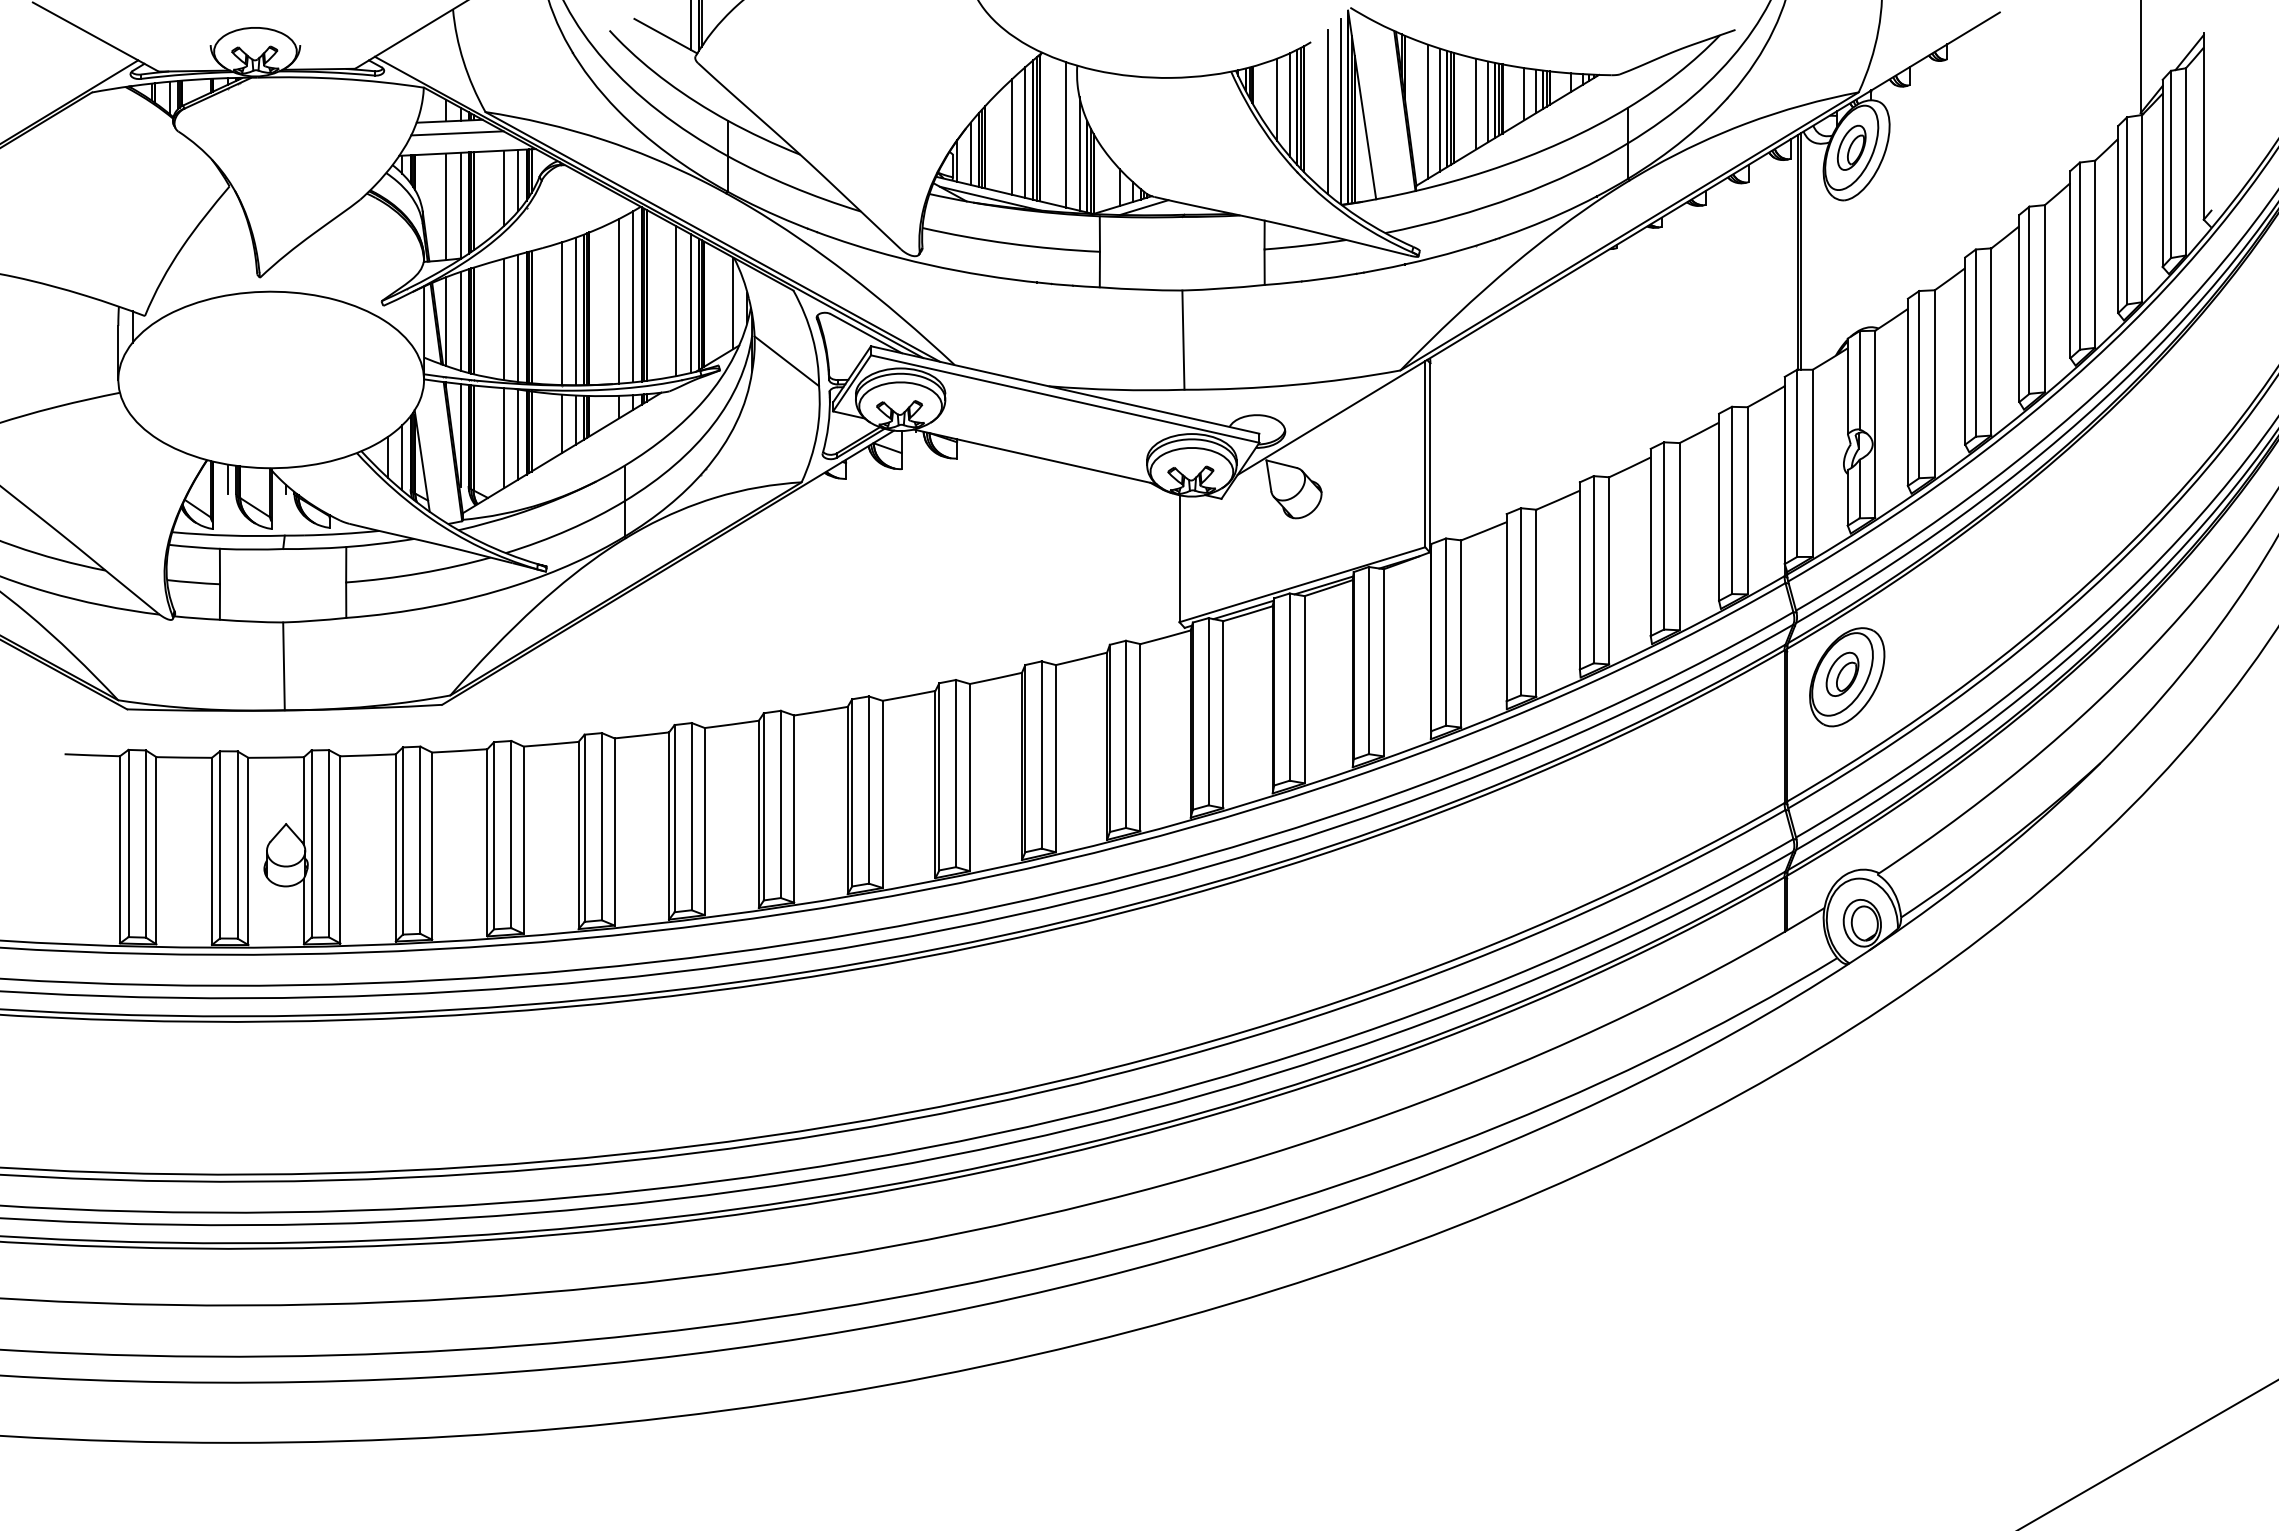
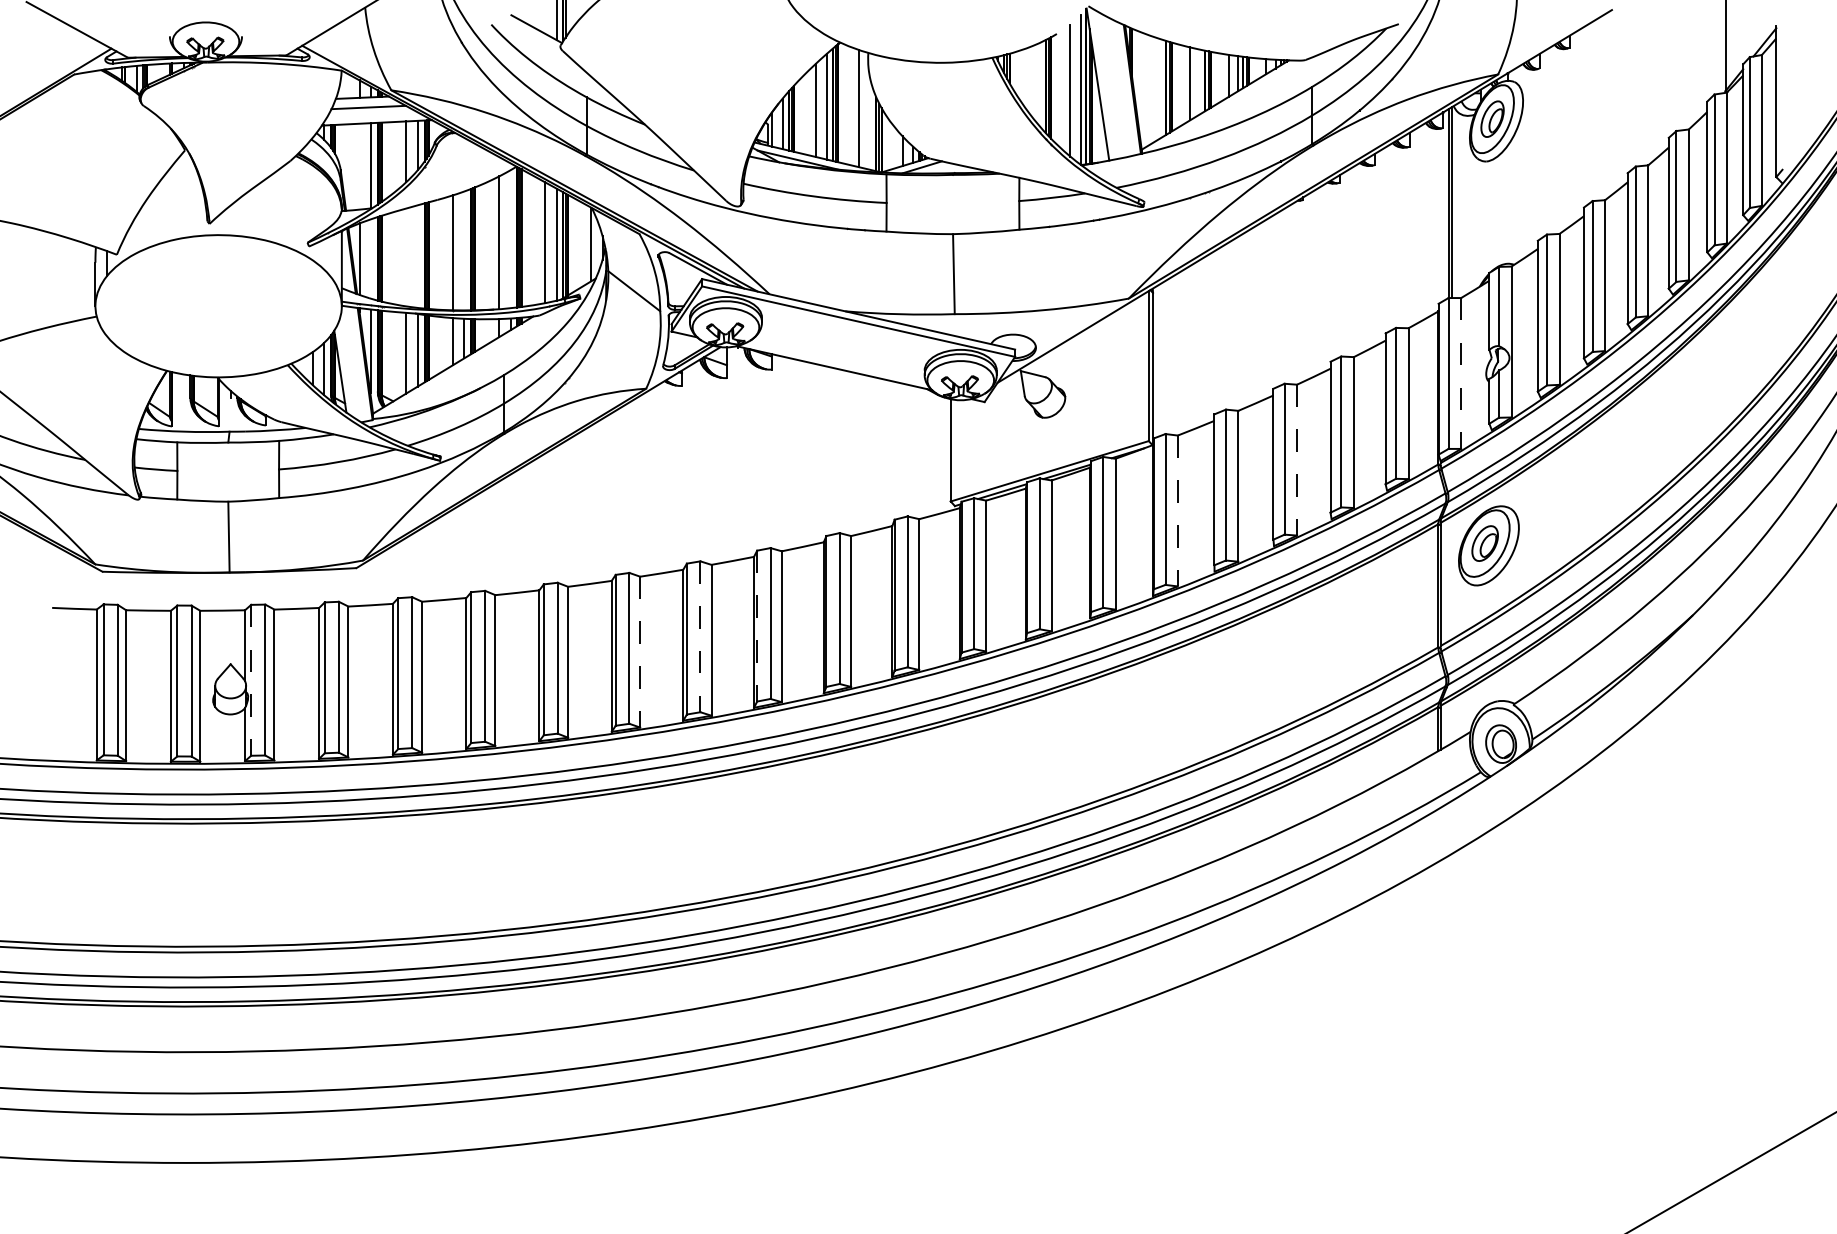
line: (1277, 99) -> (1029, 80), removed
line: (1488, 101) -> (1199, 81), removed
line: (1289, 104) -> (1039, 84), removed
line: (1439, 109) -> (1160, 88), removed
line: (1427, 111) -> (1150, 89), removed
line: (1079, 153) -> (870, 123), removed
line: (446, 206) -> (359, 166), removed
line: (633, 296) -> (510, 238), removed
line: (576, 311) -> (464, 251), removed
line: (518, 318) -> (417, 256), removed
line: (503, 319) -> (405, 257), removed
line: (460, 321) -> (371, 259), removed
line: (1812, 463) -> (1460, 373), solid -> dashed
line: (227, 479) -> (183, 386), removed
line: (1609, 570) -> (1297, 459), solid -> dashed
line: (1461, 633) -> (1178, 510), solid -> dashed
line: (939, 776) -> (757, 625), solid -> dashed
line: (868, 790) -> (700, 637), solid -> dashed
line: (794, 809) -> (640, 652), solid -> dashed
line: (311, 844) -> (251, 680), solid -> dashed

